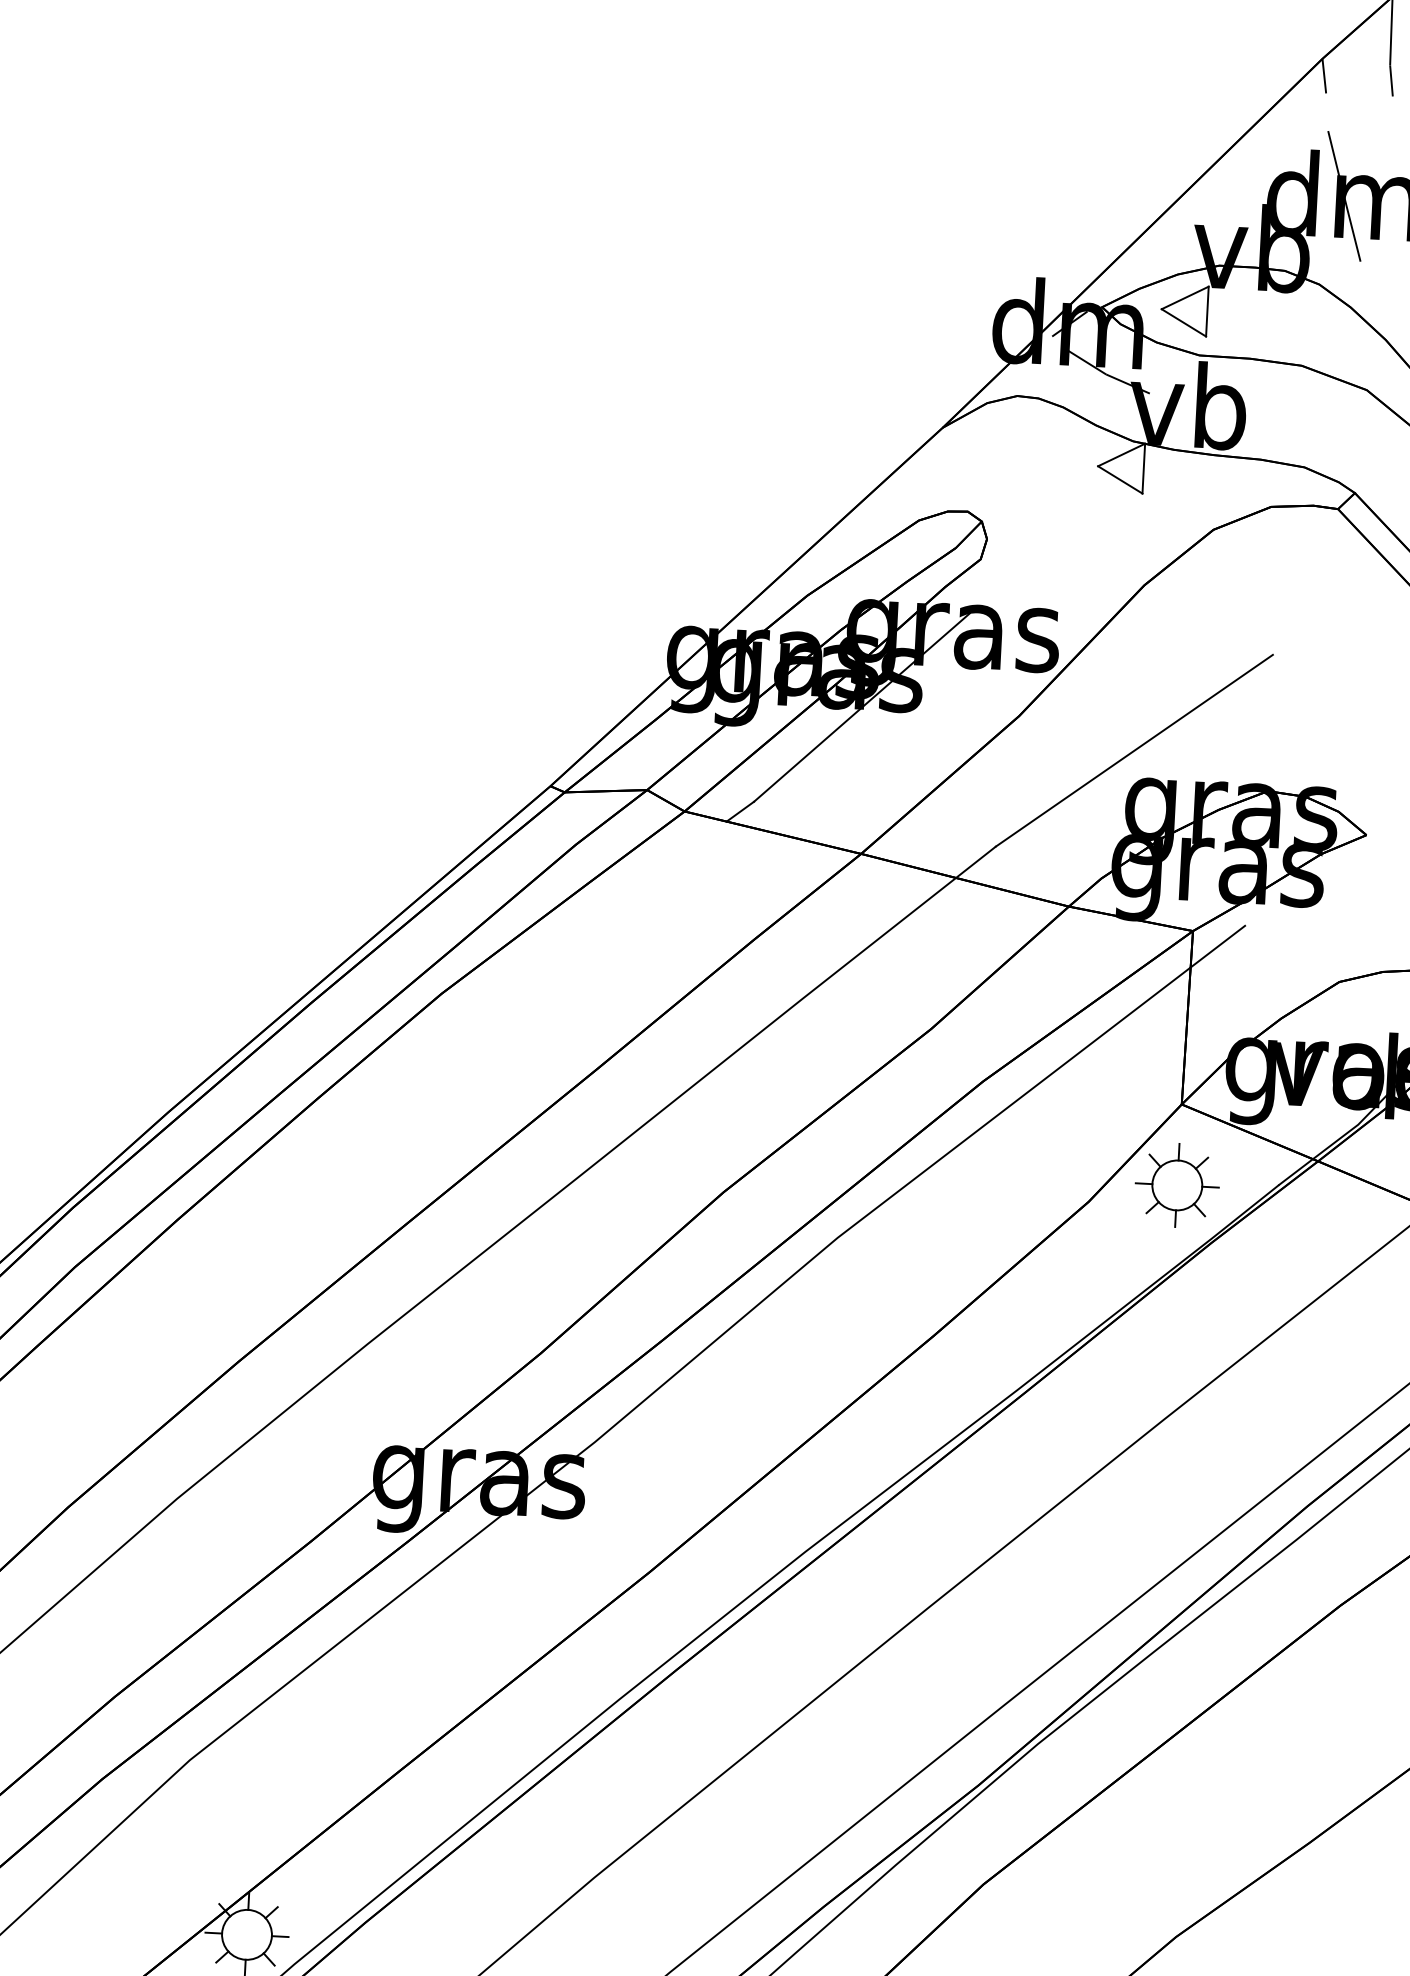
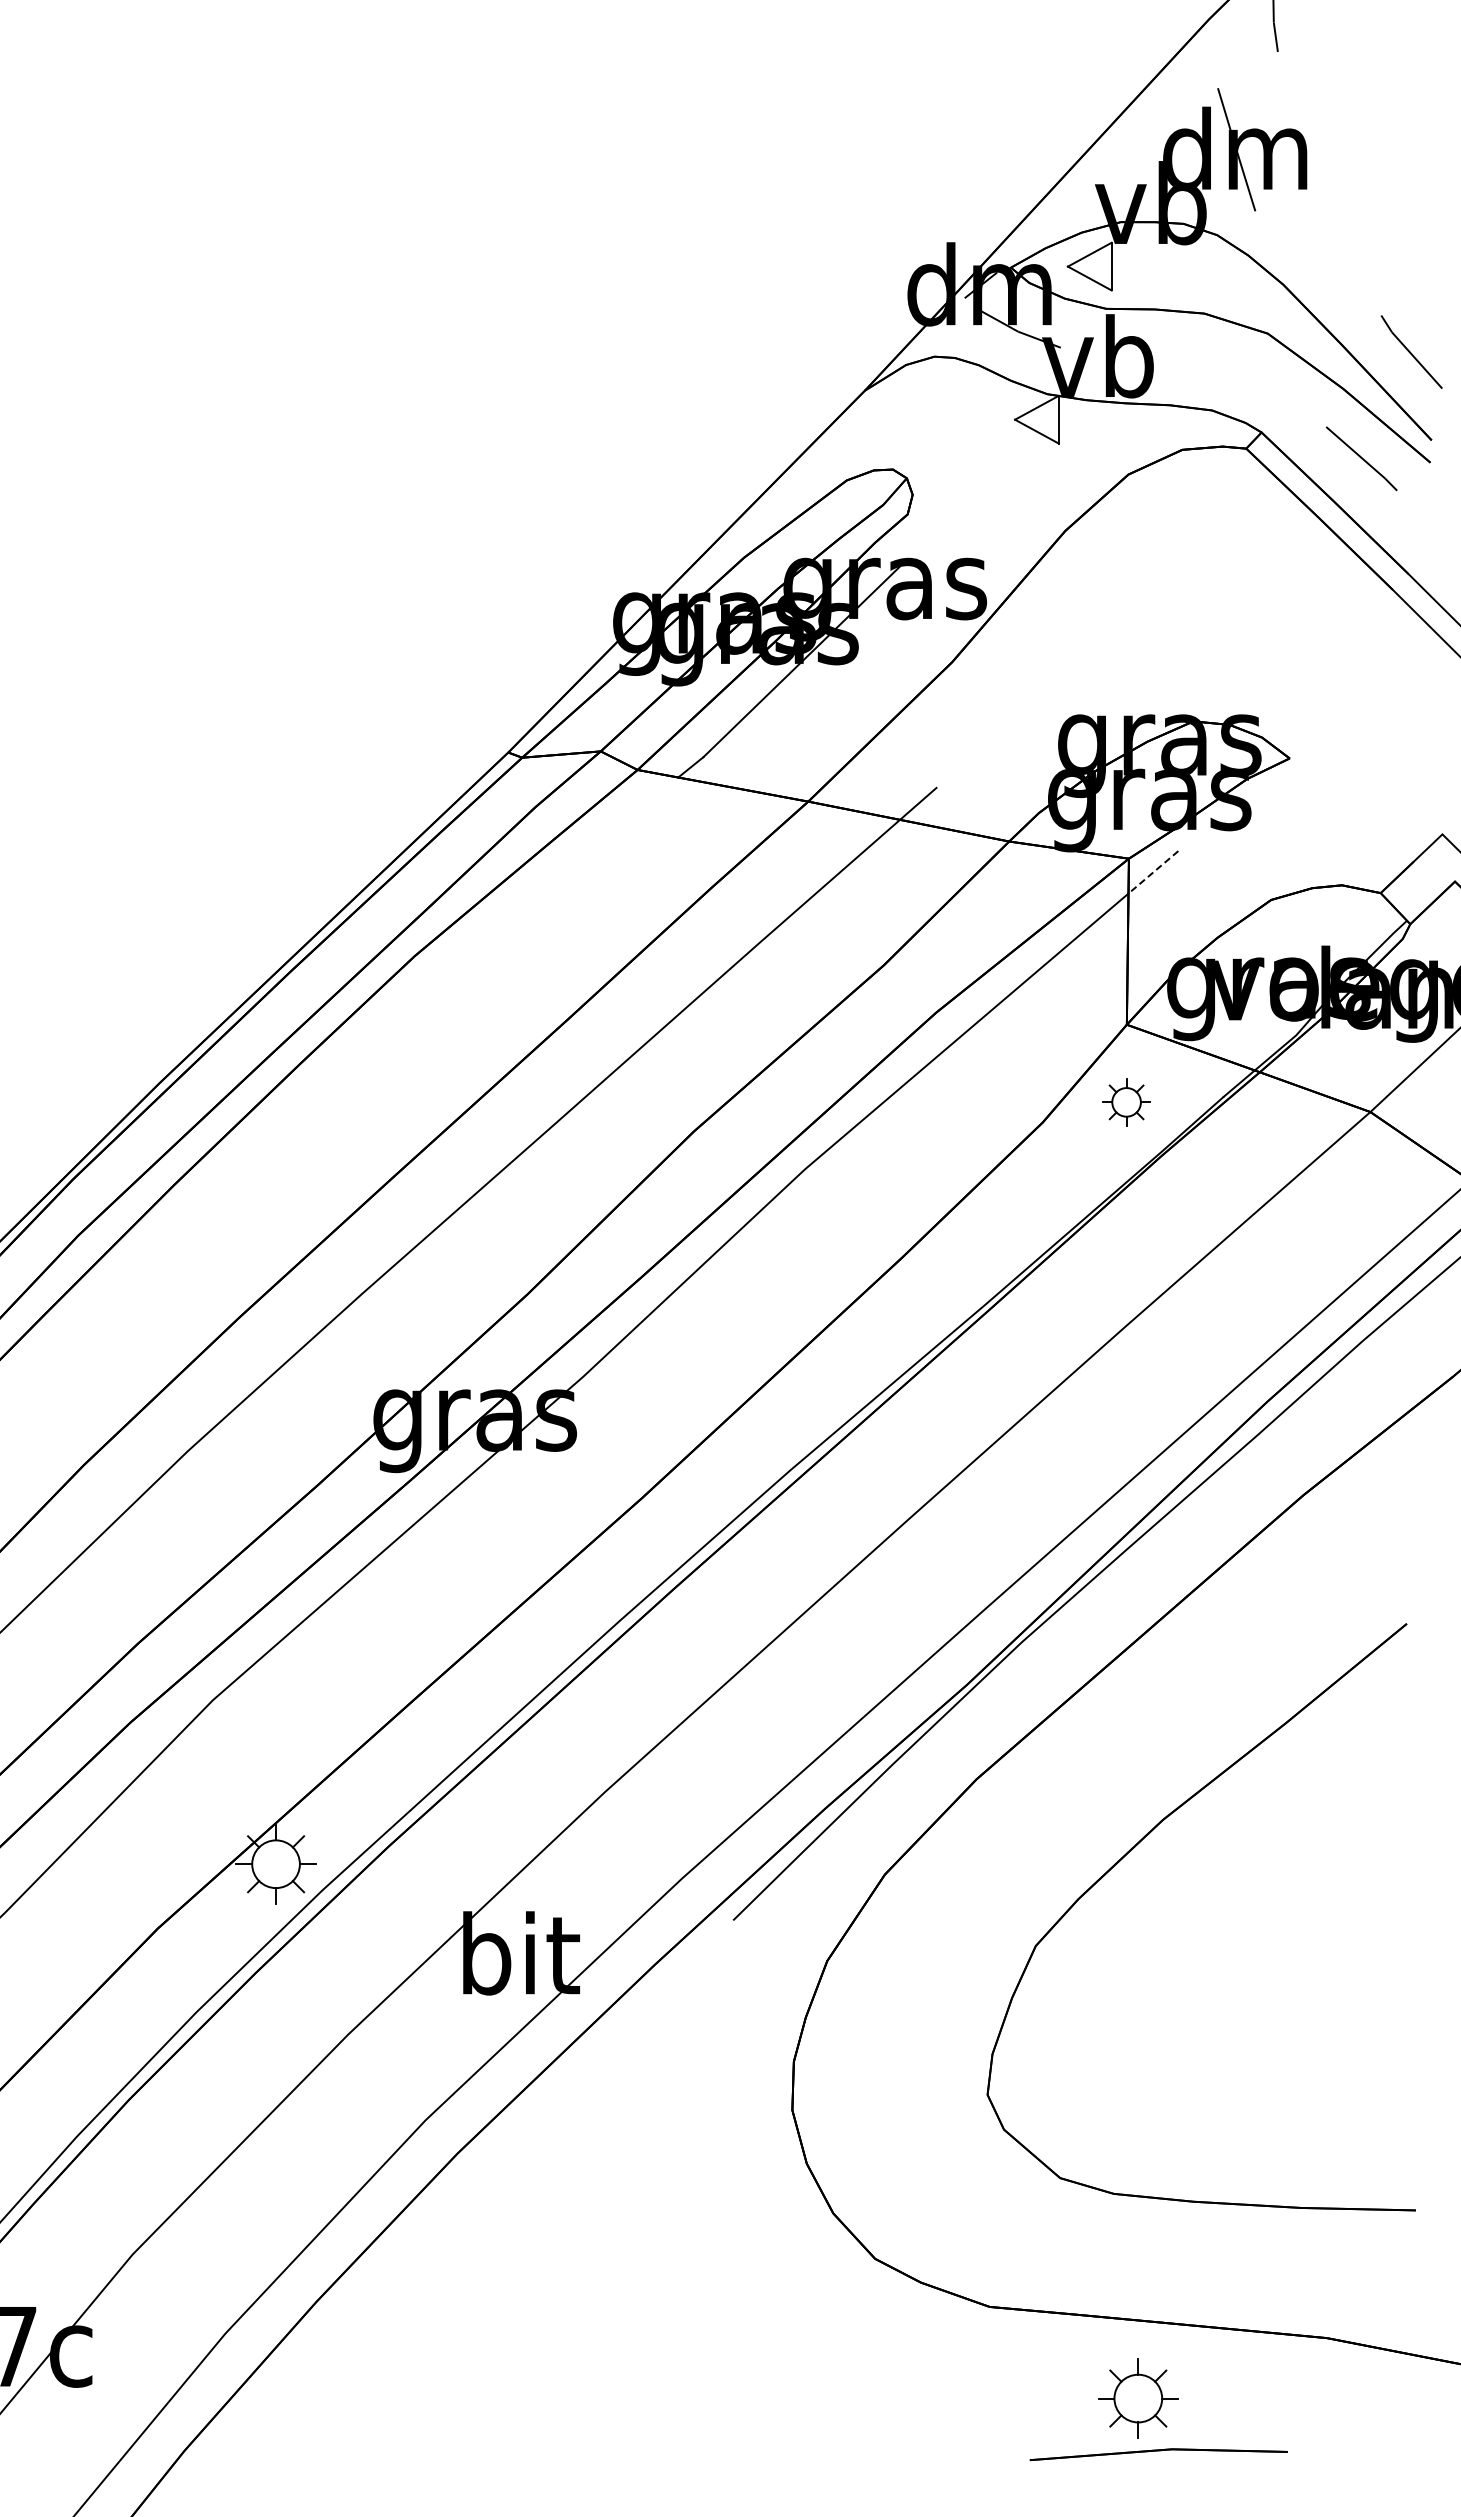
line: (1324, 75) -> (1211, 35), removed
line: (1133, 750) -> (1063, 689), removed
line: (1217, 946) -> (1153, 872), solid -> dashed
part: (1177, 1185) -> (1126, 1102), size x0.6

